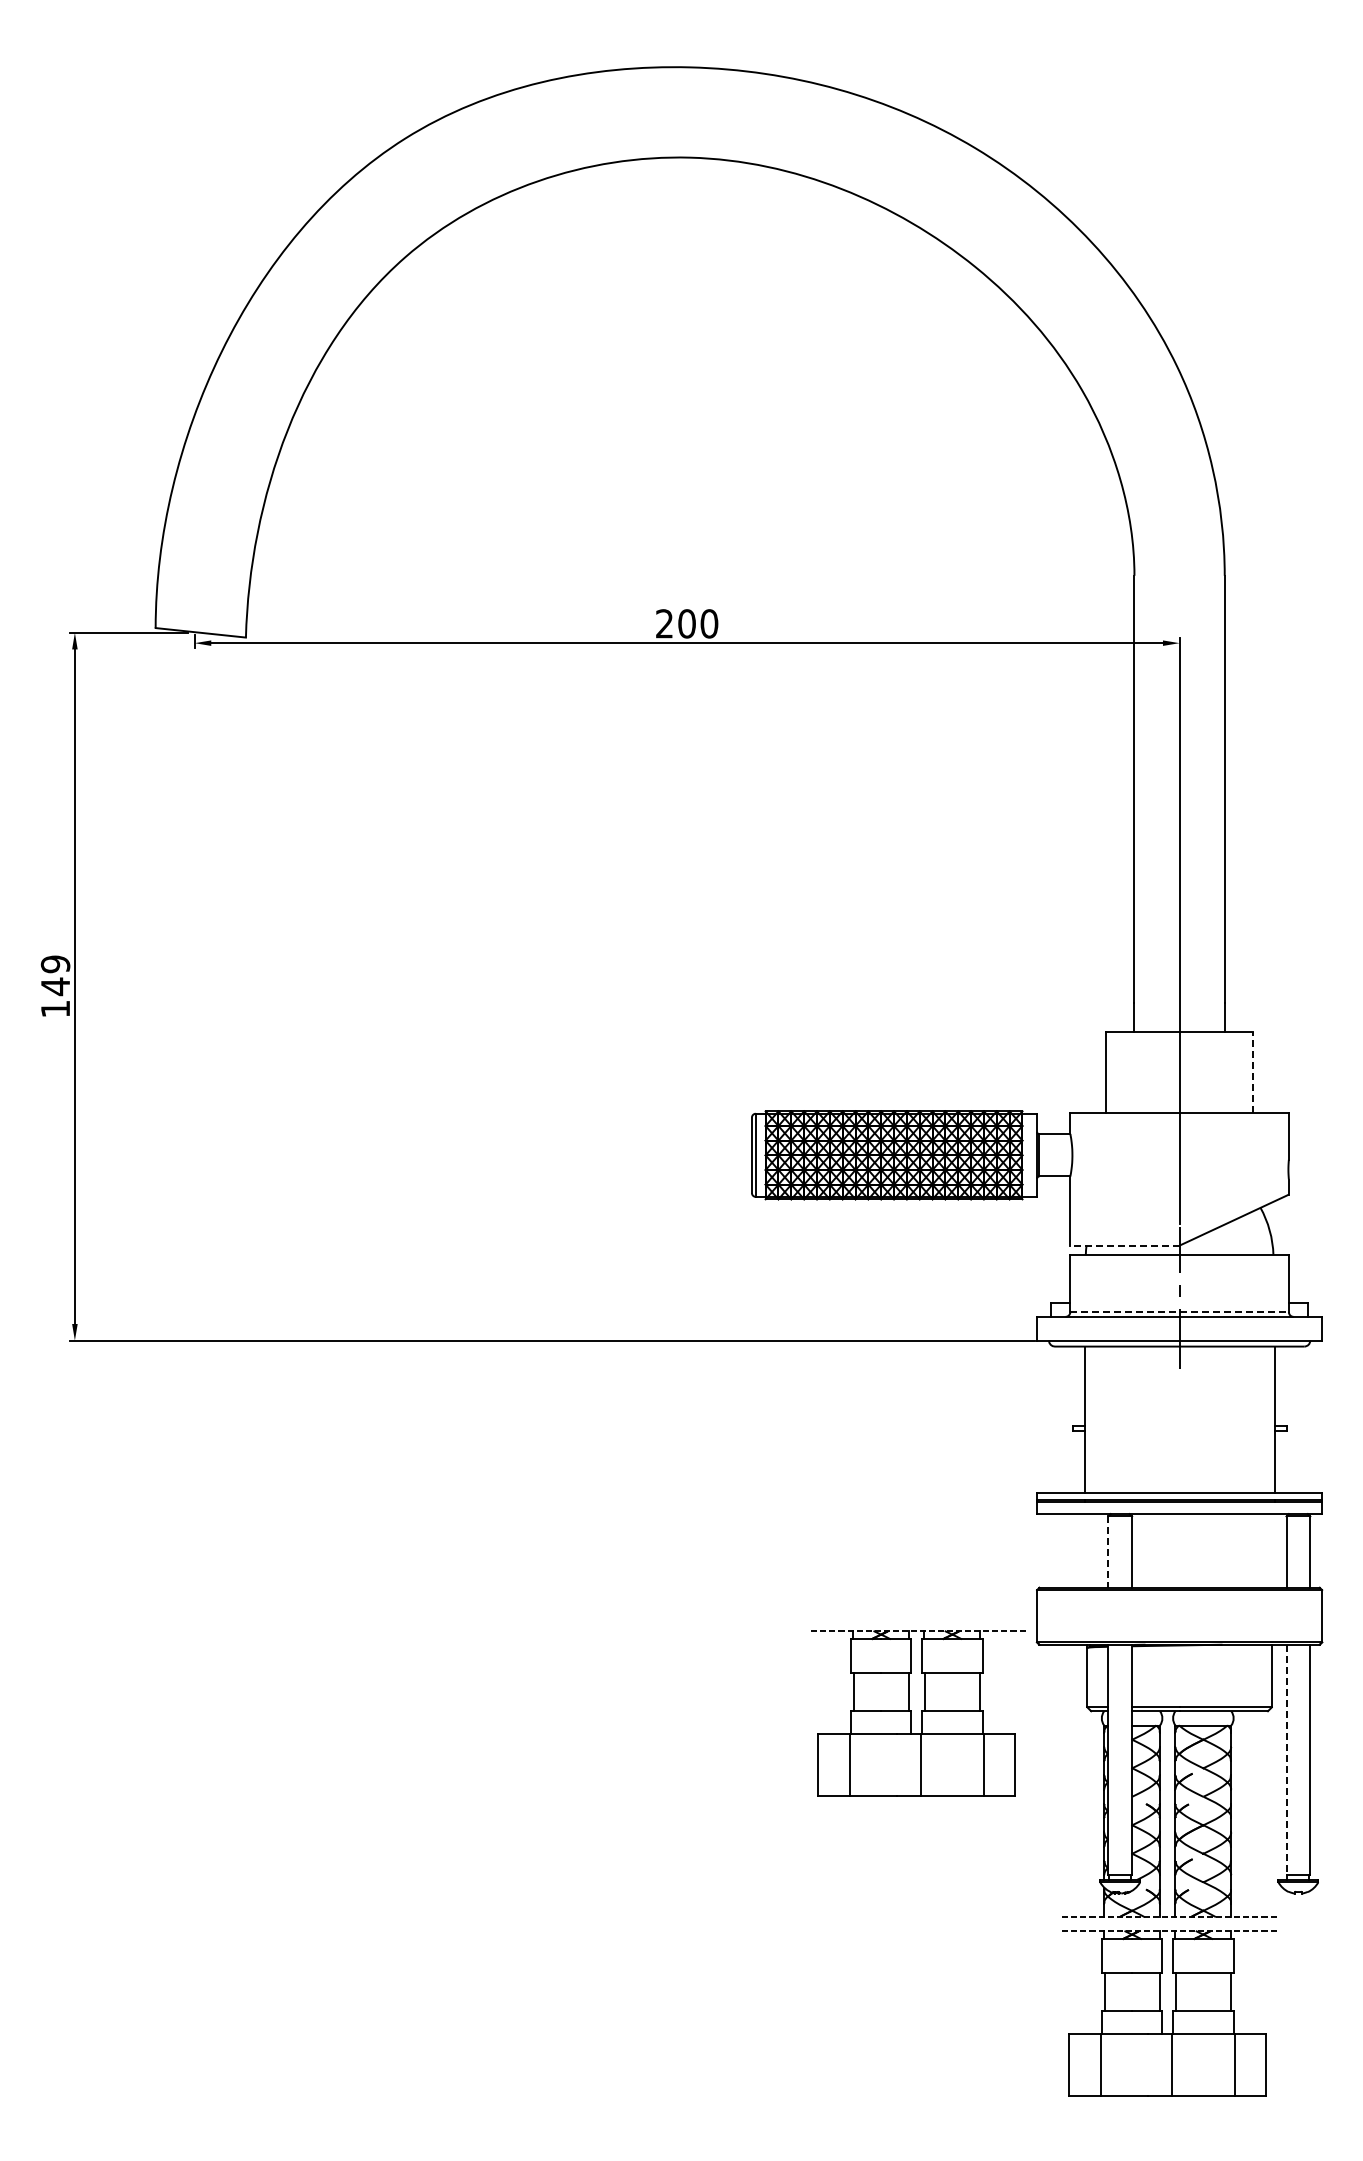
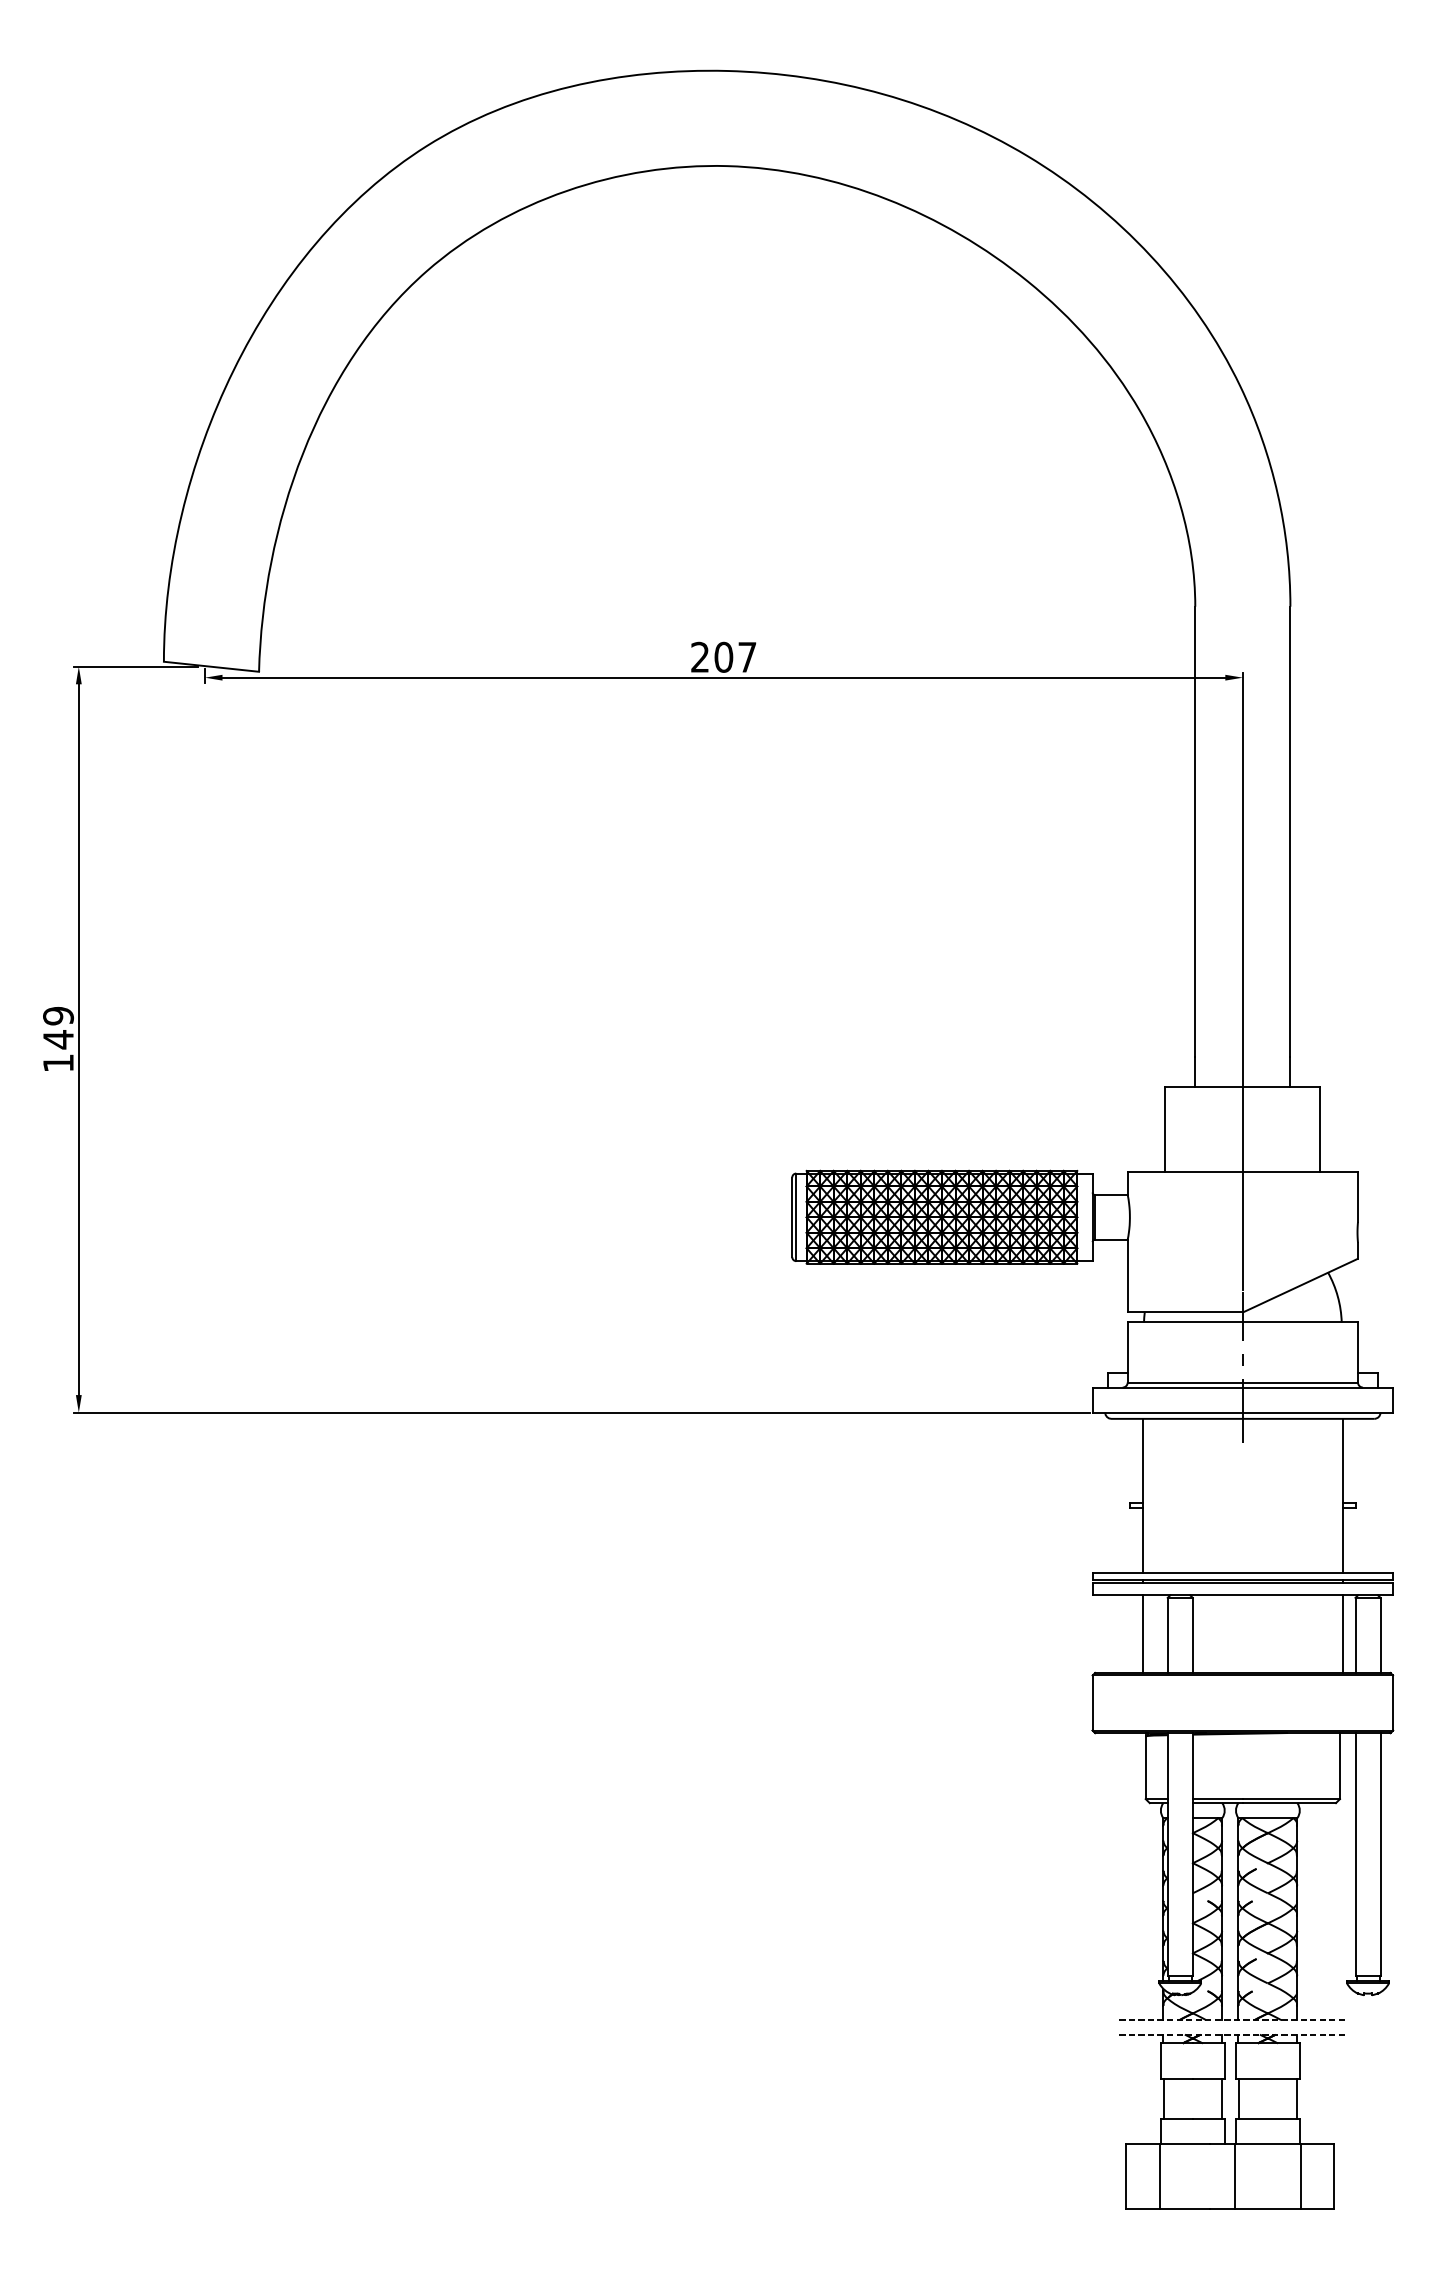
text: (709, 623) -> (747, 656), 200 -> 207
line: (1253, 1071) -> (1320, 1129), dashed -> solid
line: (1124, 1245) -> (1184, 1312), dashed -> solid
line: (1180, 1312) -> (1243, 1382), dashed -> solid
line: (1084, 1550) -> (1142, 1633), added
line: (1274, 1550) -> (1342, 1633), added
line: (1108, 1552) -> (1167, 1635), dashed -> solid
part: (918, 1713) -> (967, 1805), removed
line: (1286, 1760) -> (1355, 1855), dashed -> solid

